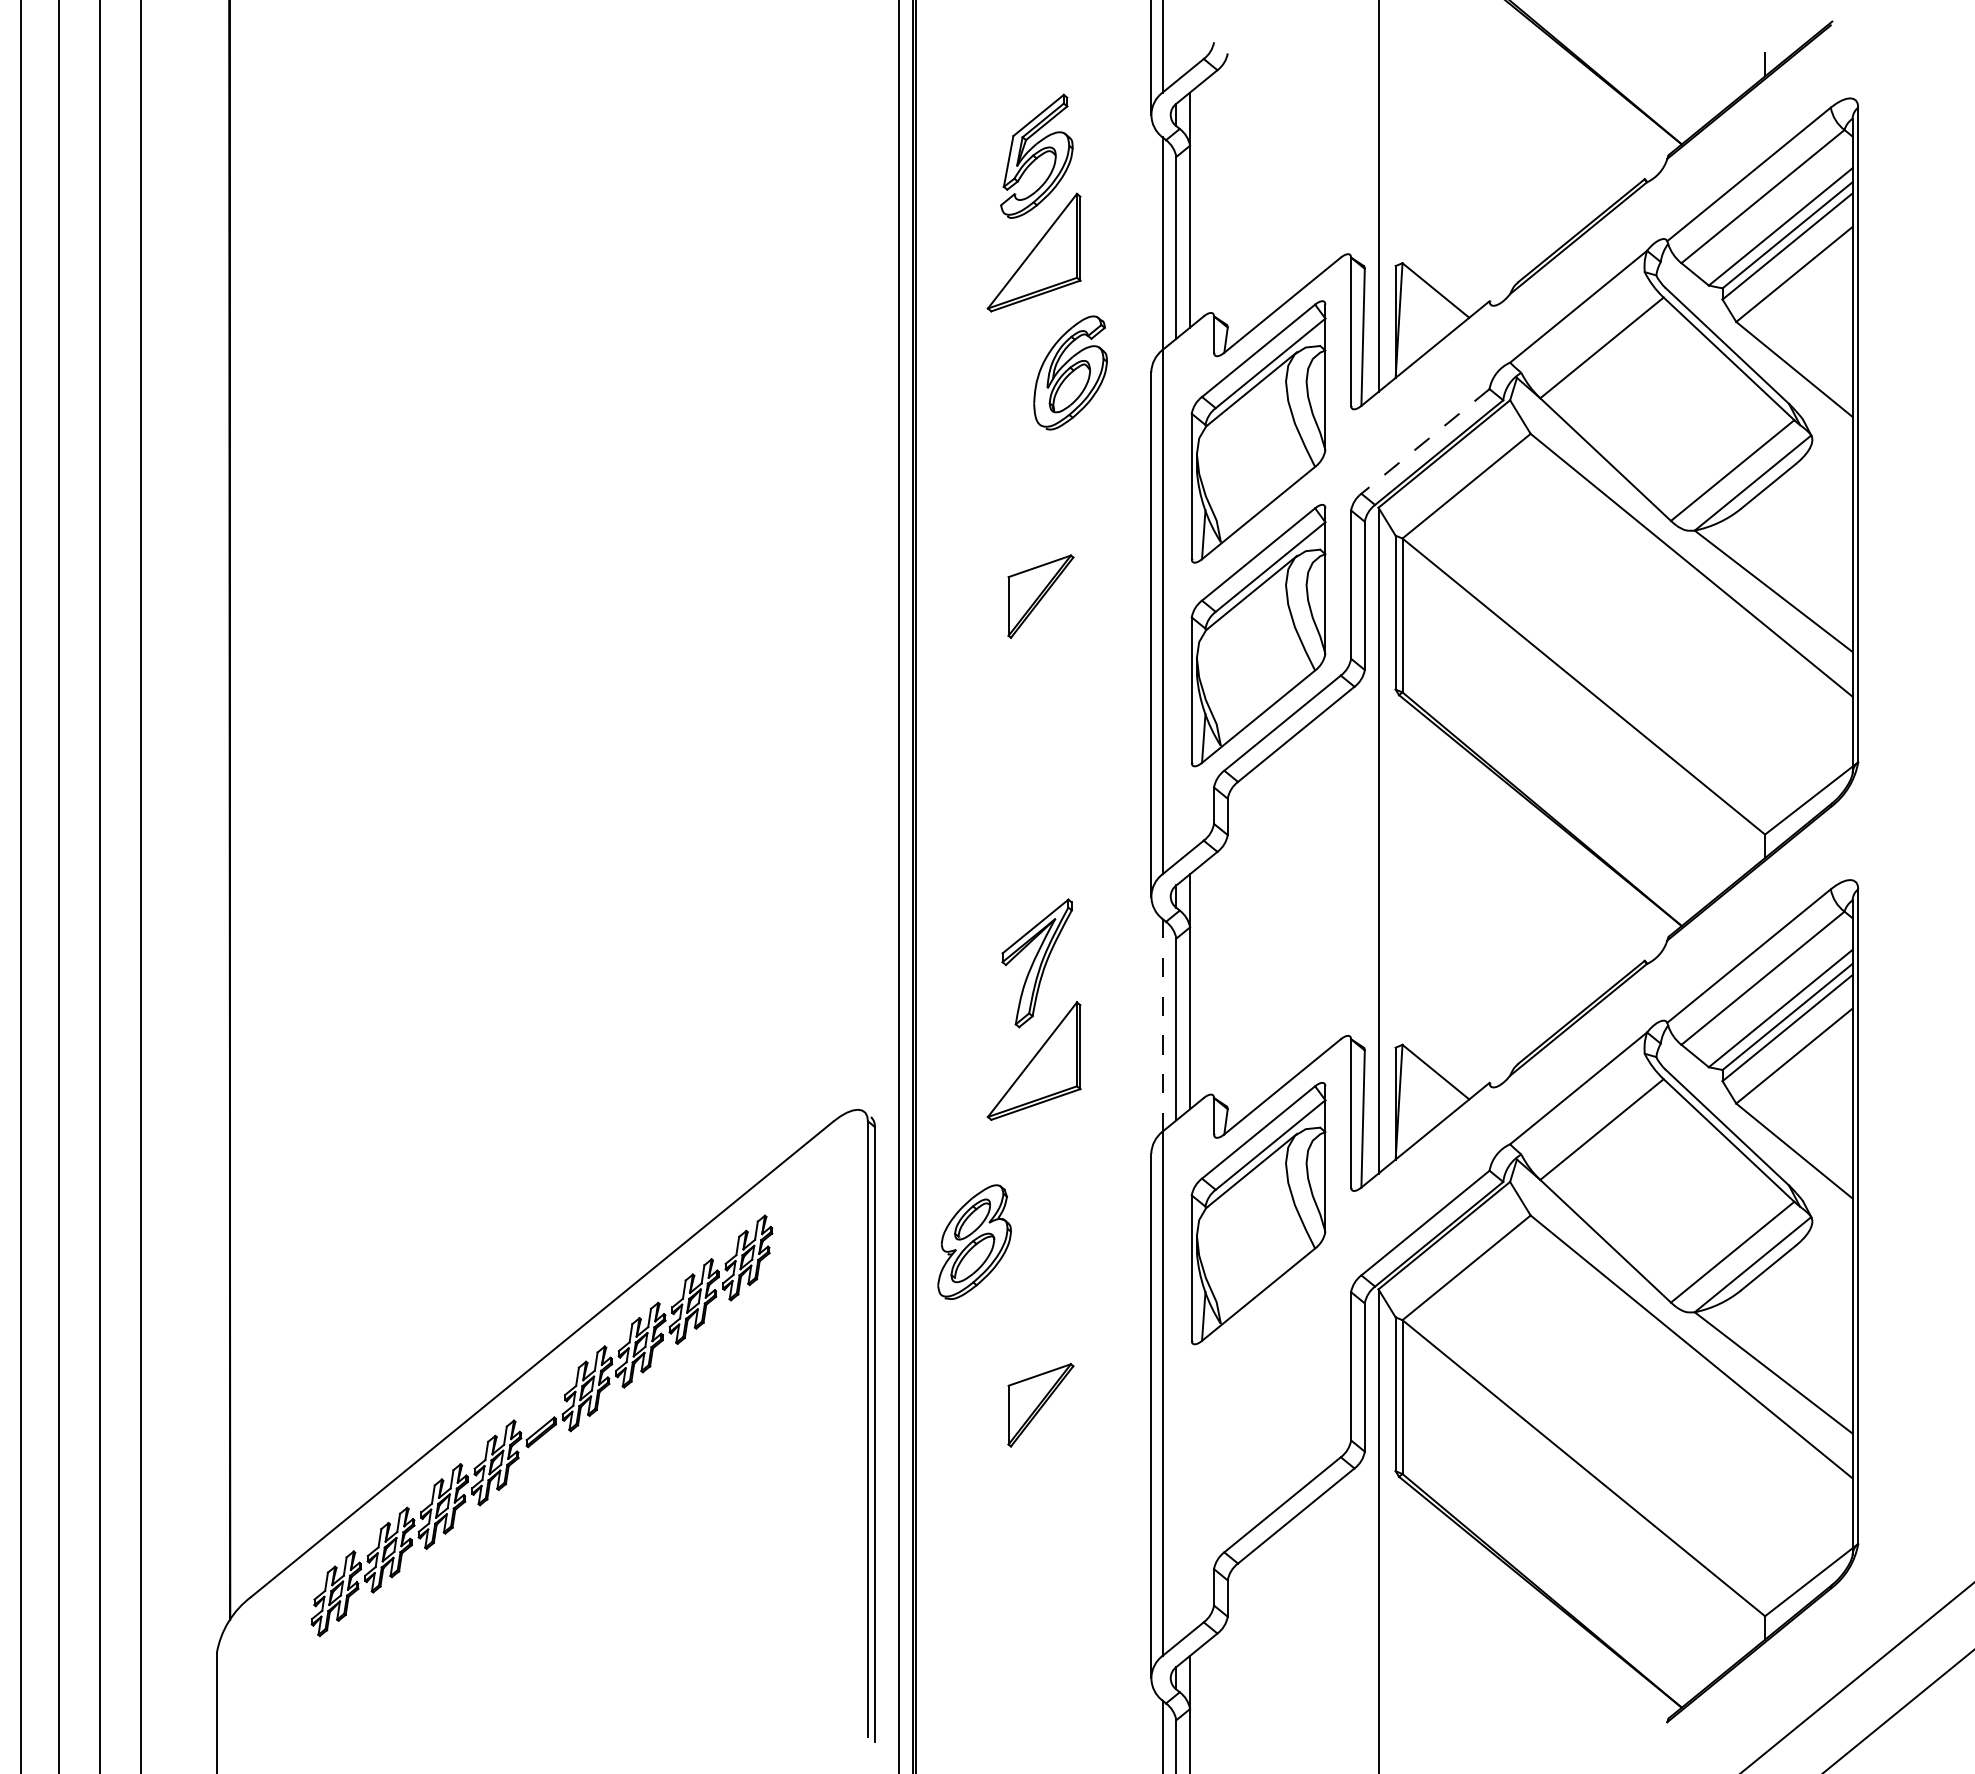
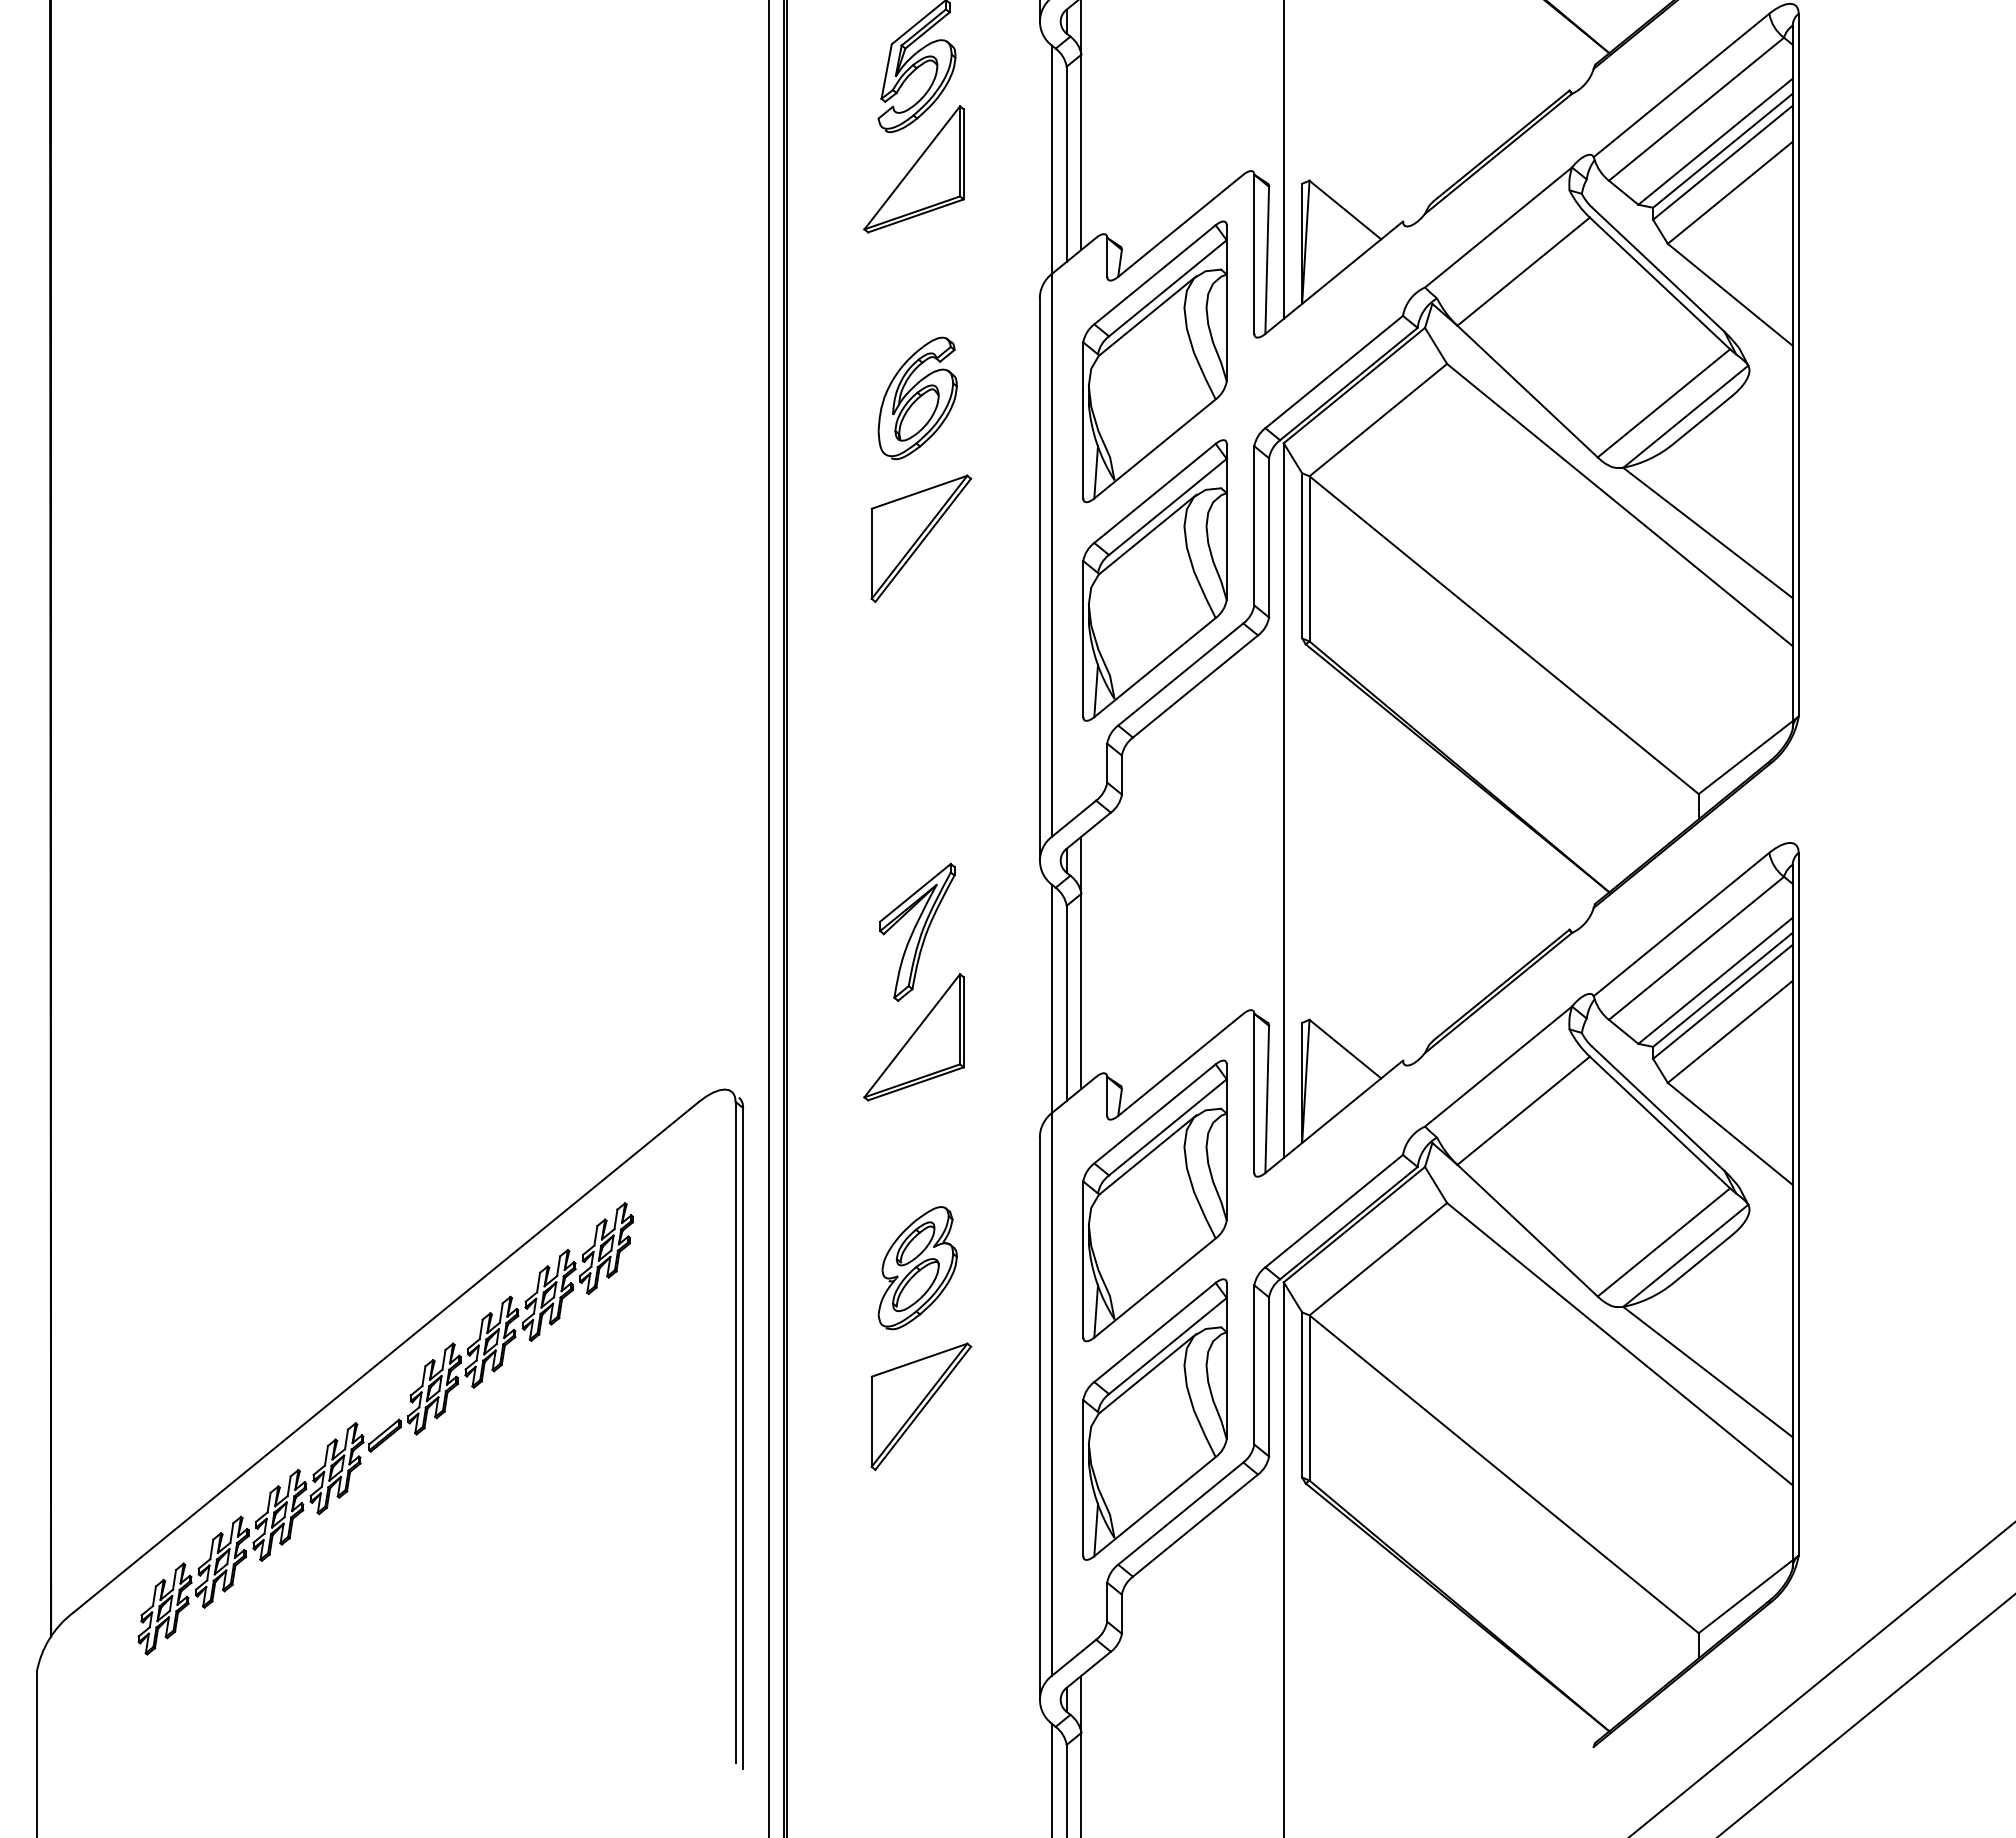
part: (1070, 372) -> (917, 397), moved
line: (1425, 441) -> (1334, 372), dashed -> solid
part: (1040, 596) -> (920, 538), size x1.43
line: (1162, 1025) -> (1051, 999), dashed -> solid
part: (974, 1241) -> (917, 1267), moved
part: (1040, 1405) -> (920, 1406), size x1.43
part: (1258, 1416) -> (1154, 1418), added

